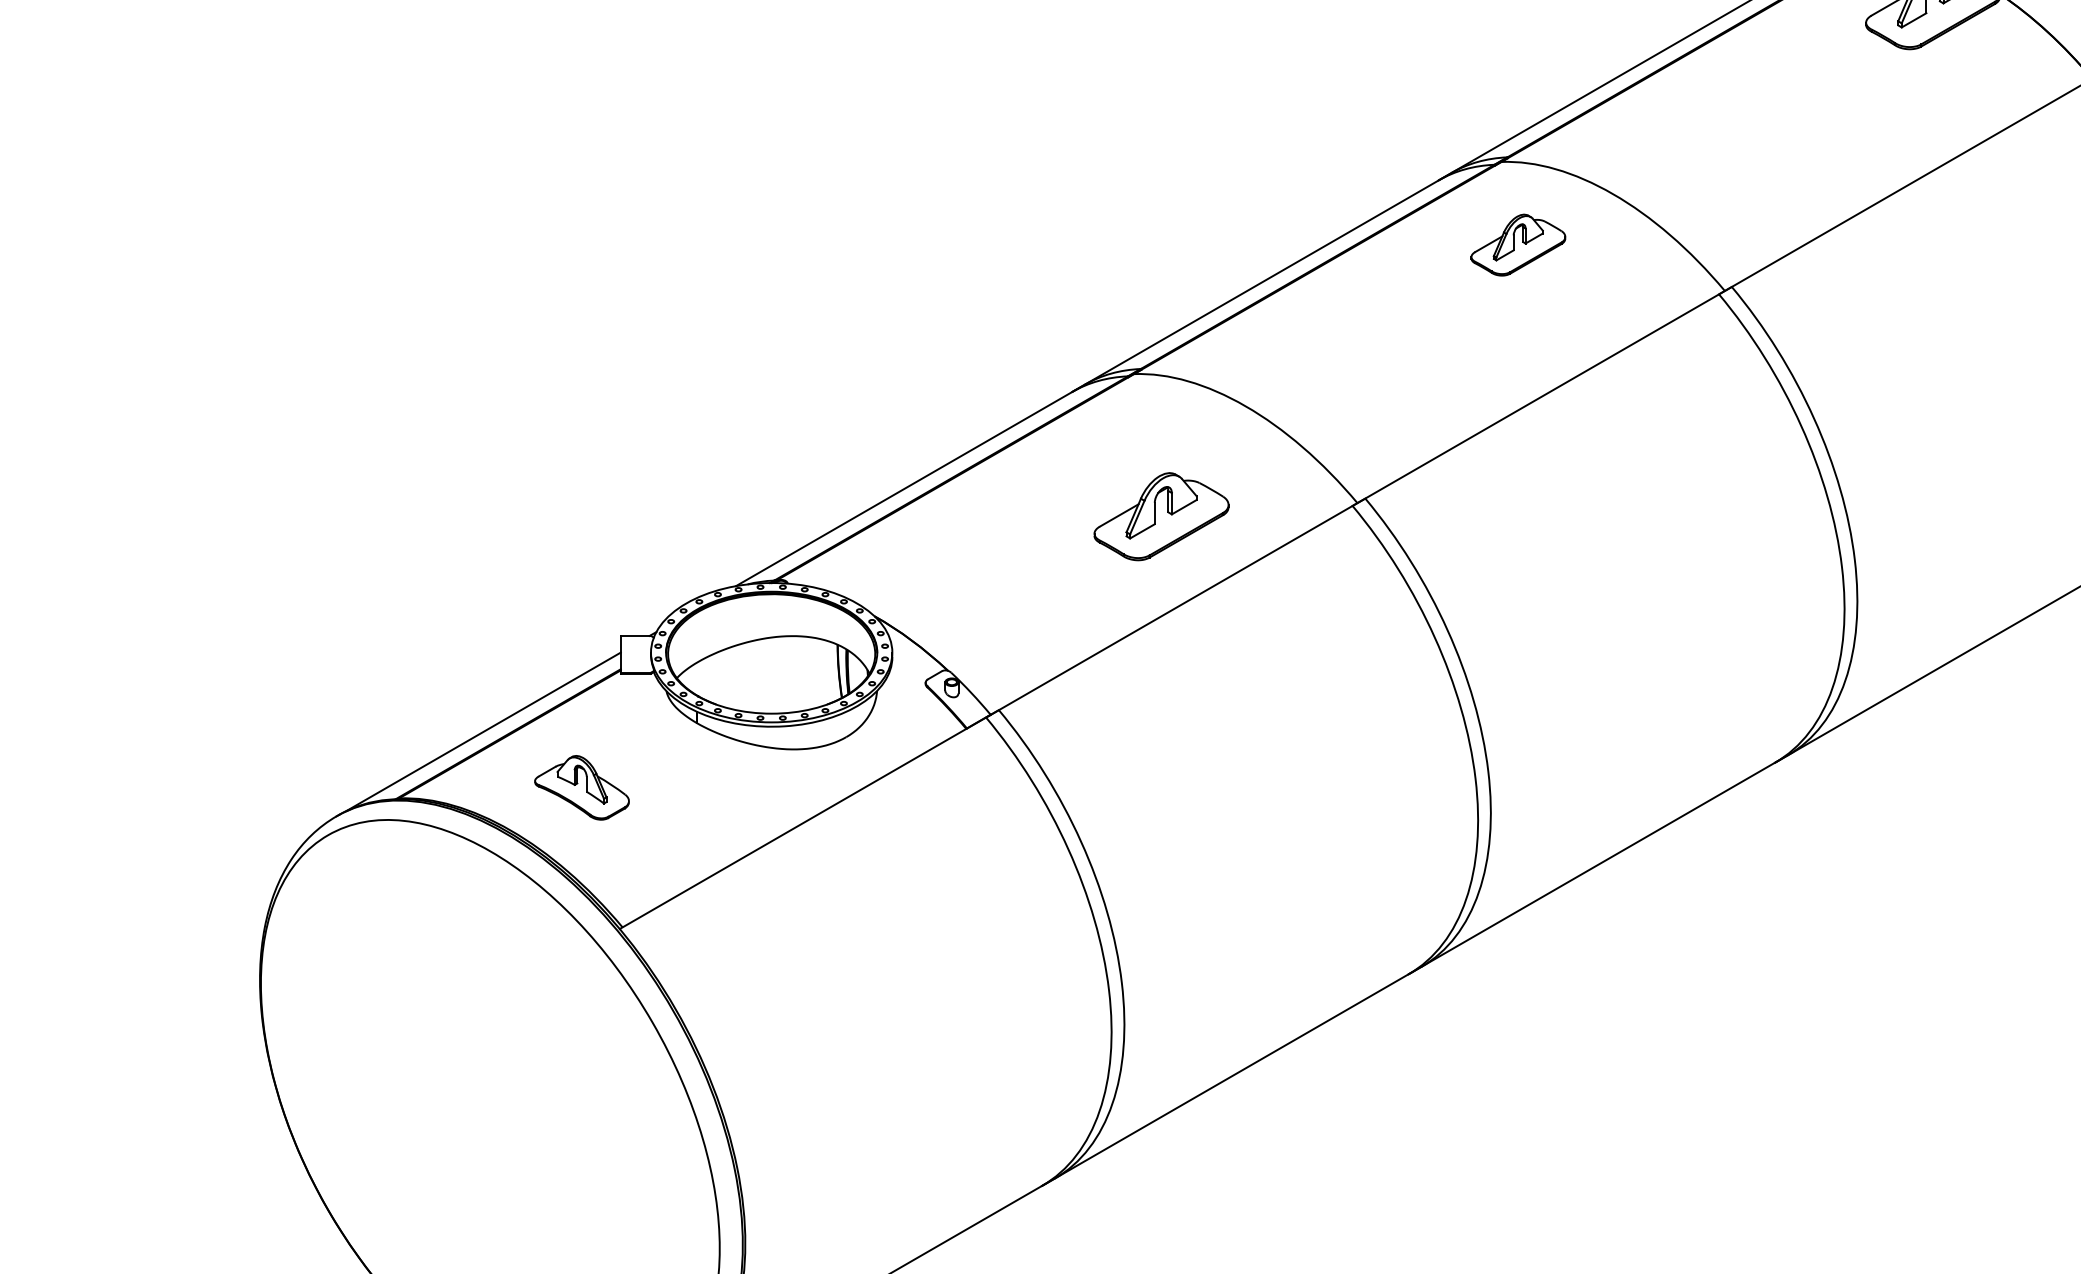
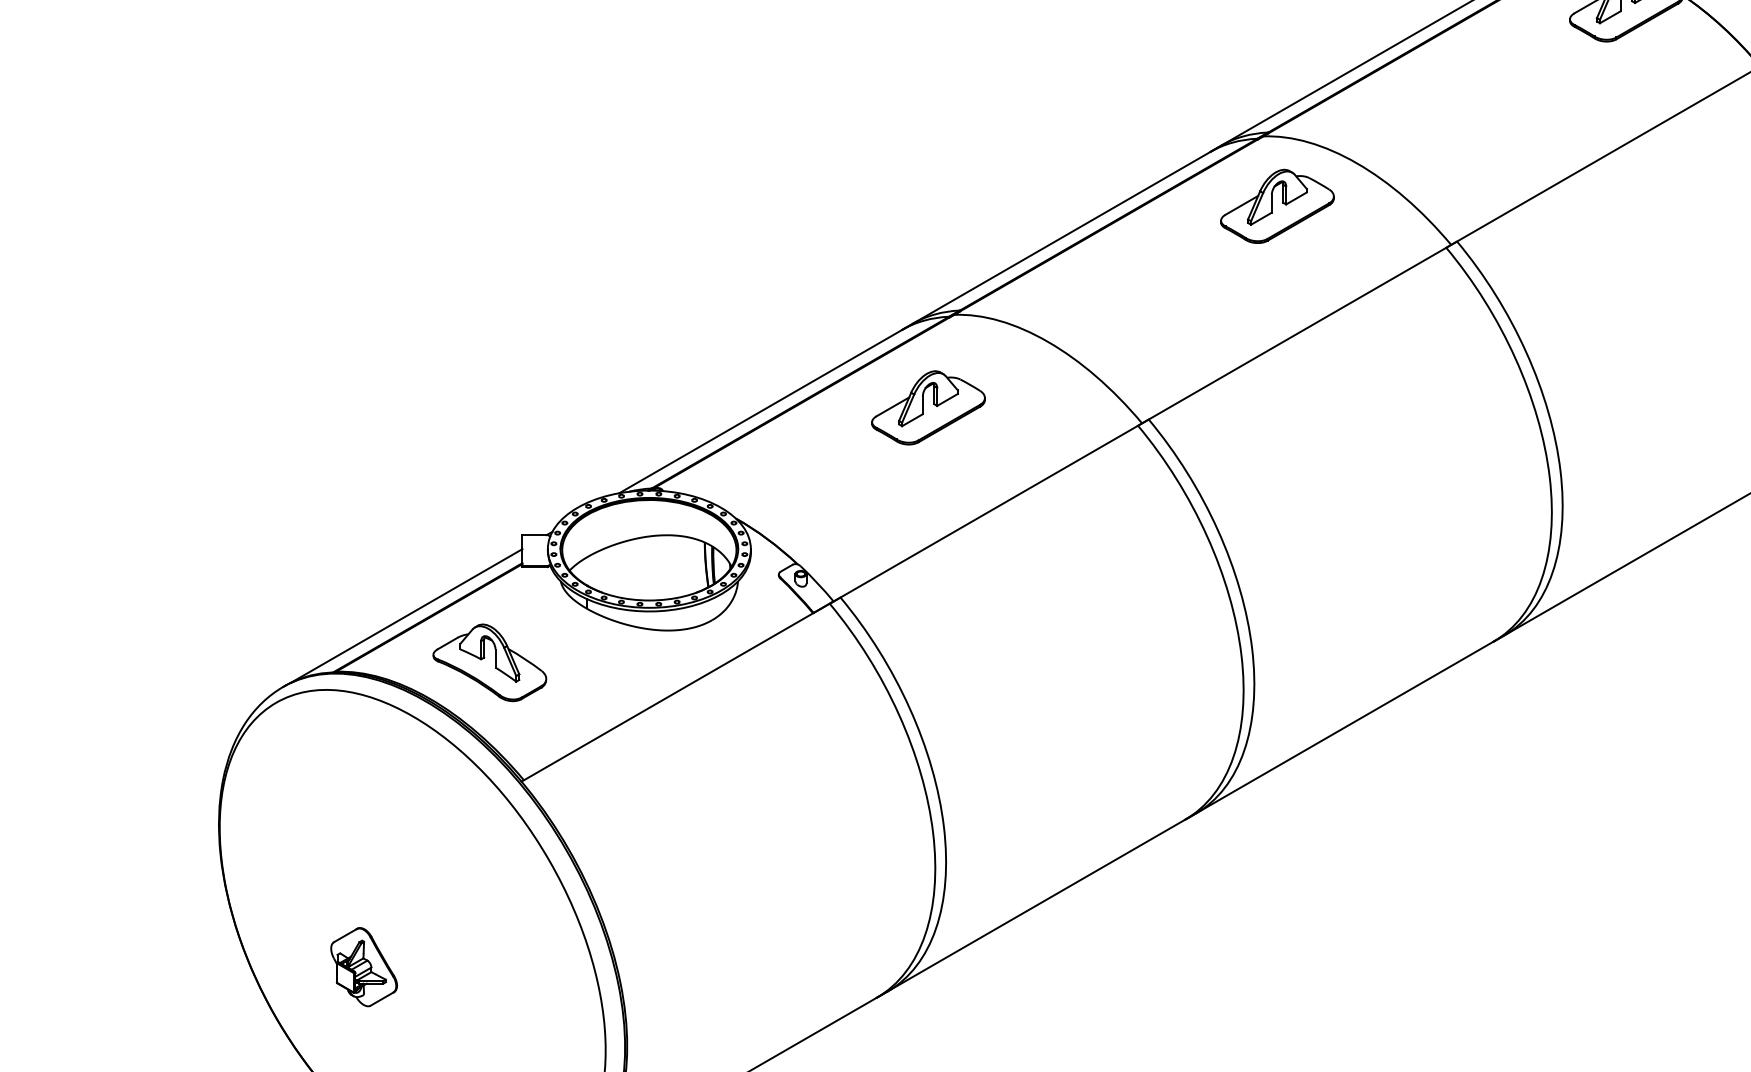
part: (1518, 244) -> (1277, 205), size x1.43
part: (1161, 516) -> (928, 407), moved
part: (581, 787) -> (489, 662), size x1.43
part: (432, 1149) -> (364, 967), added

